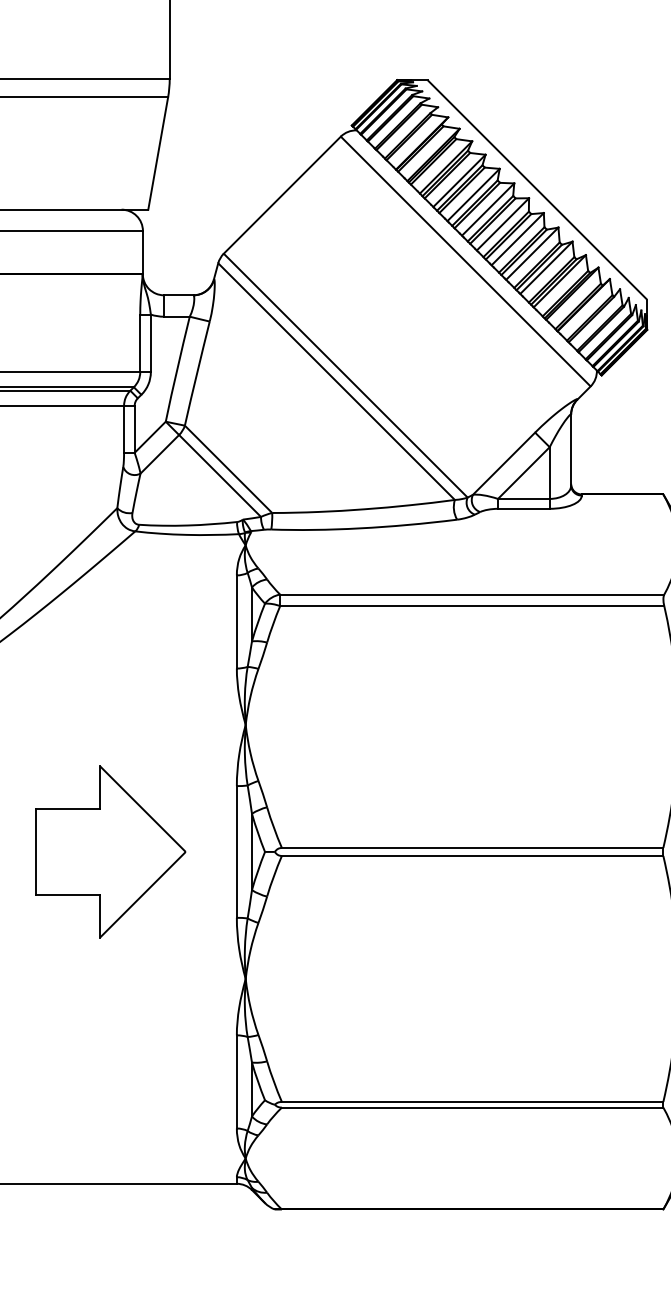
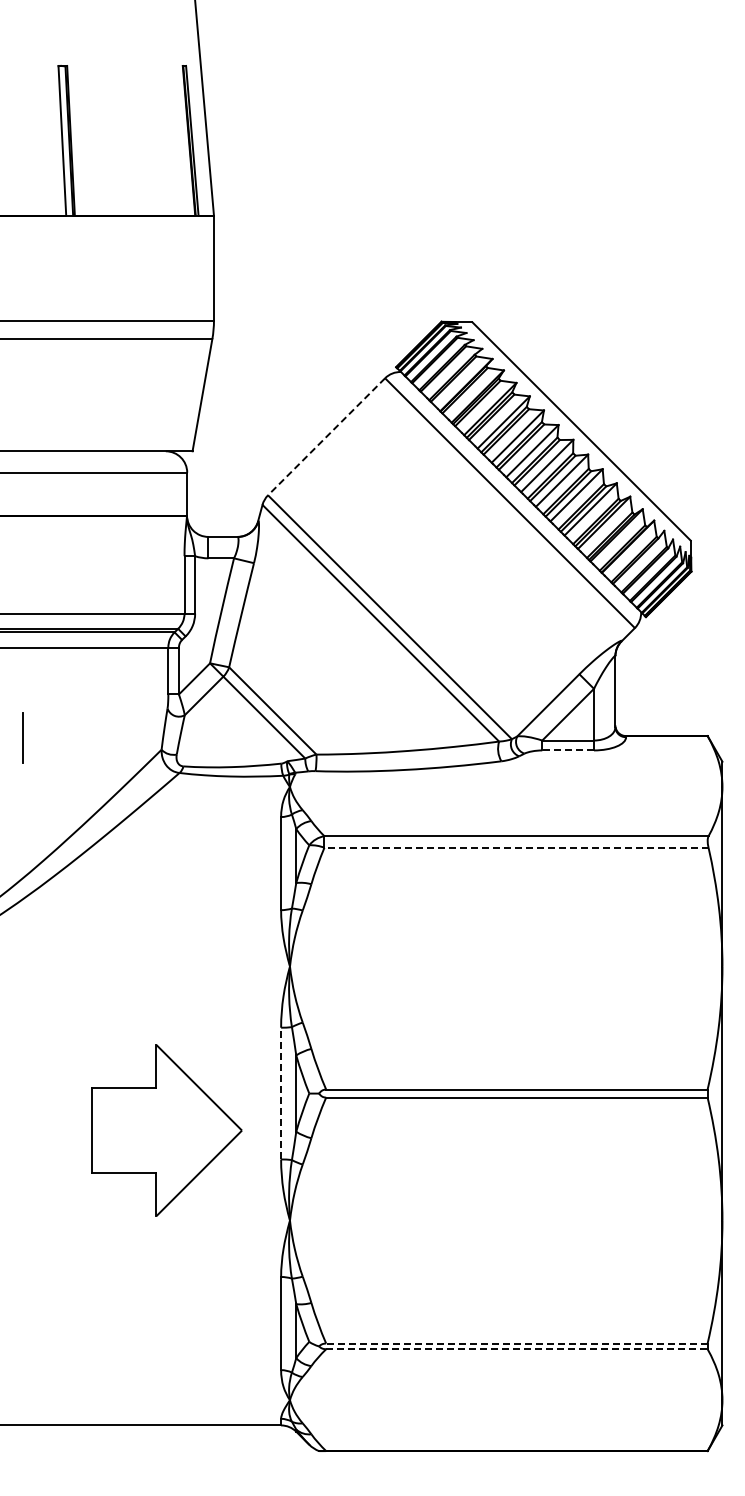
line: (282, 194) -> (326, 436), solid -> dashed
line: (524, 508) -> (568, 750), solid -> dashed
line: (472, 605) -> (516, 847), solid -> dashed
part: (110, 851) -> (166, 1130), moved
line: (237, 851) -> (281, 1093), solid -> dashed
line: (472, 1101) -> (516, 1343), solid -> dashed
line: (472, 1107) -> (516, 1349), solid -> dashed

